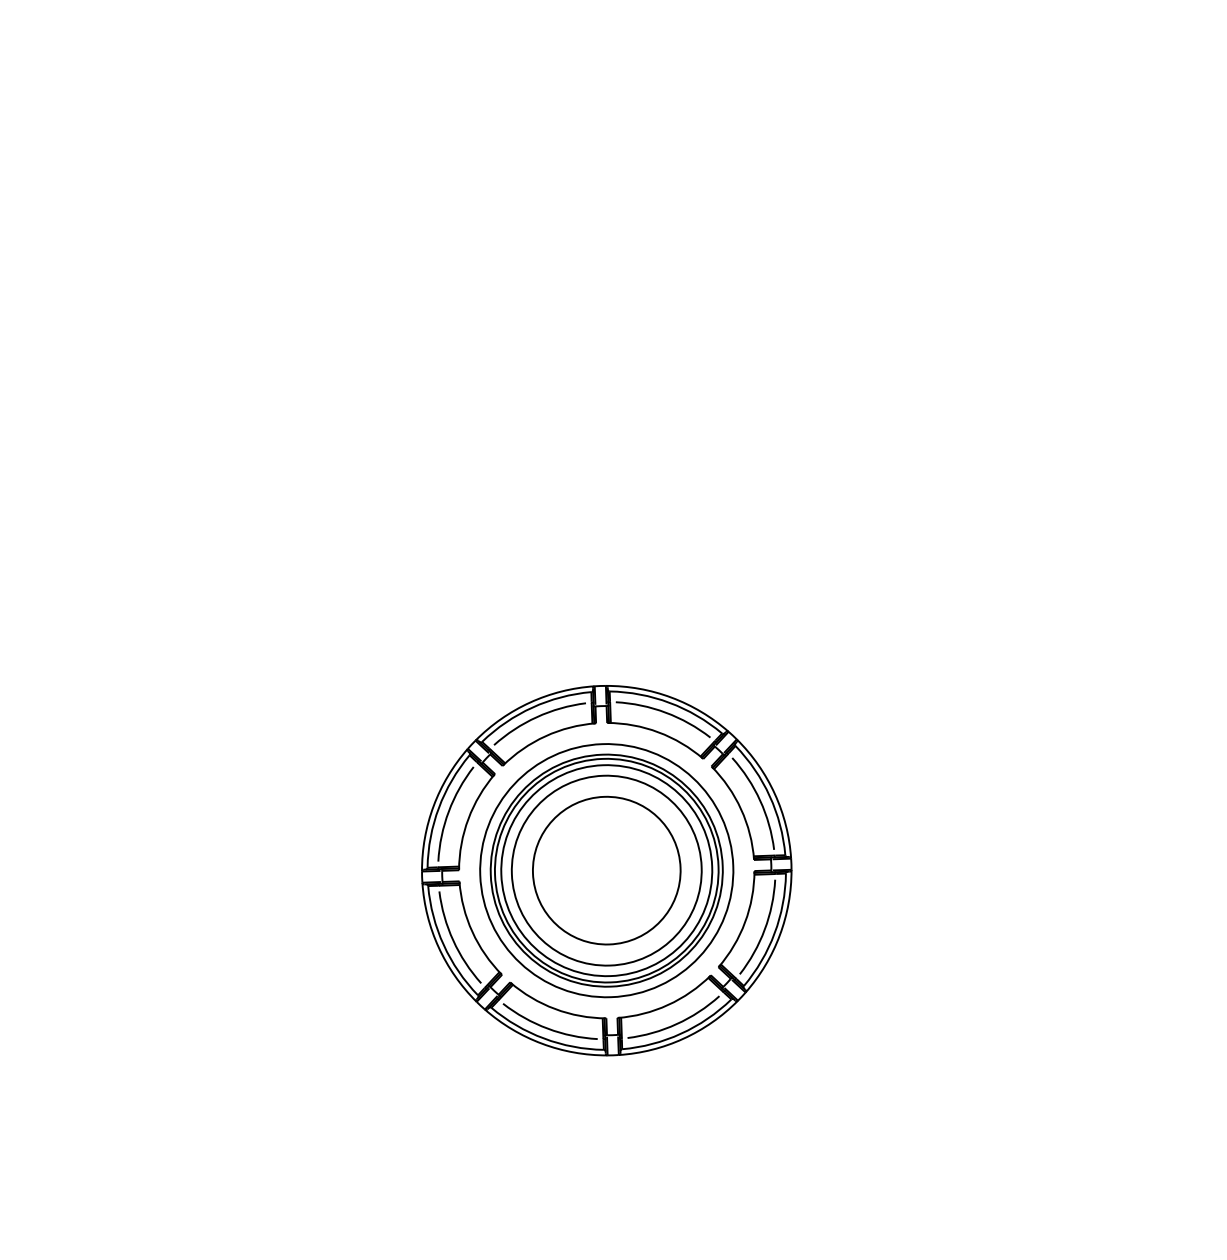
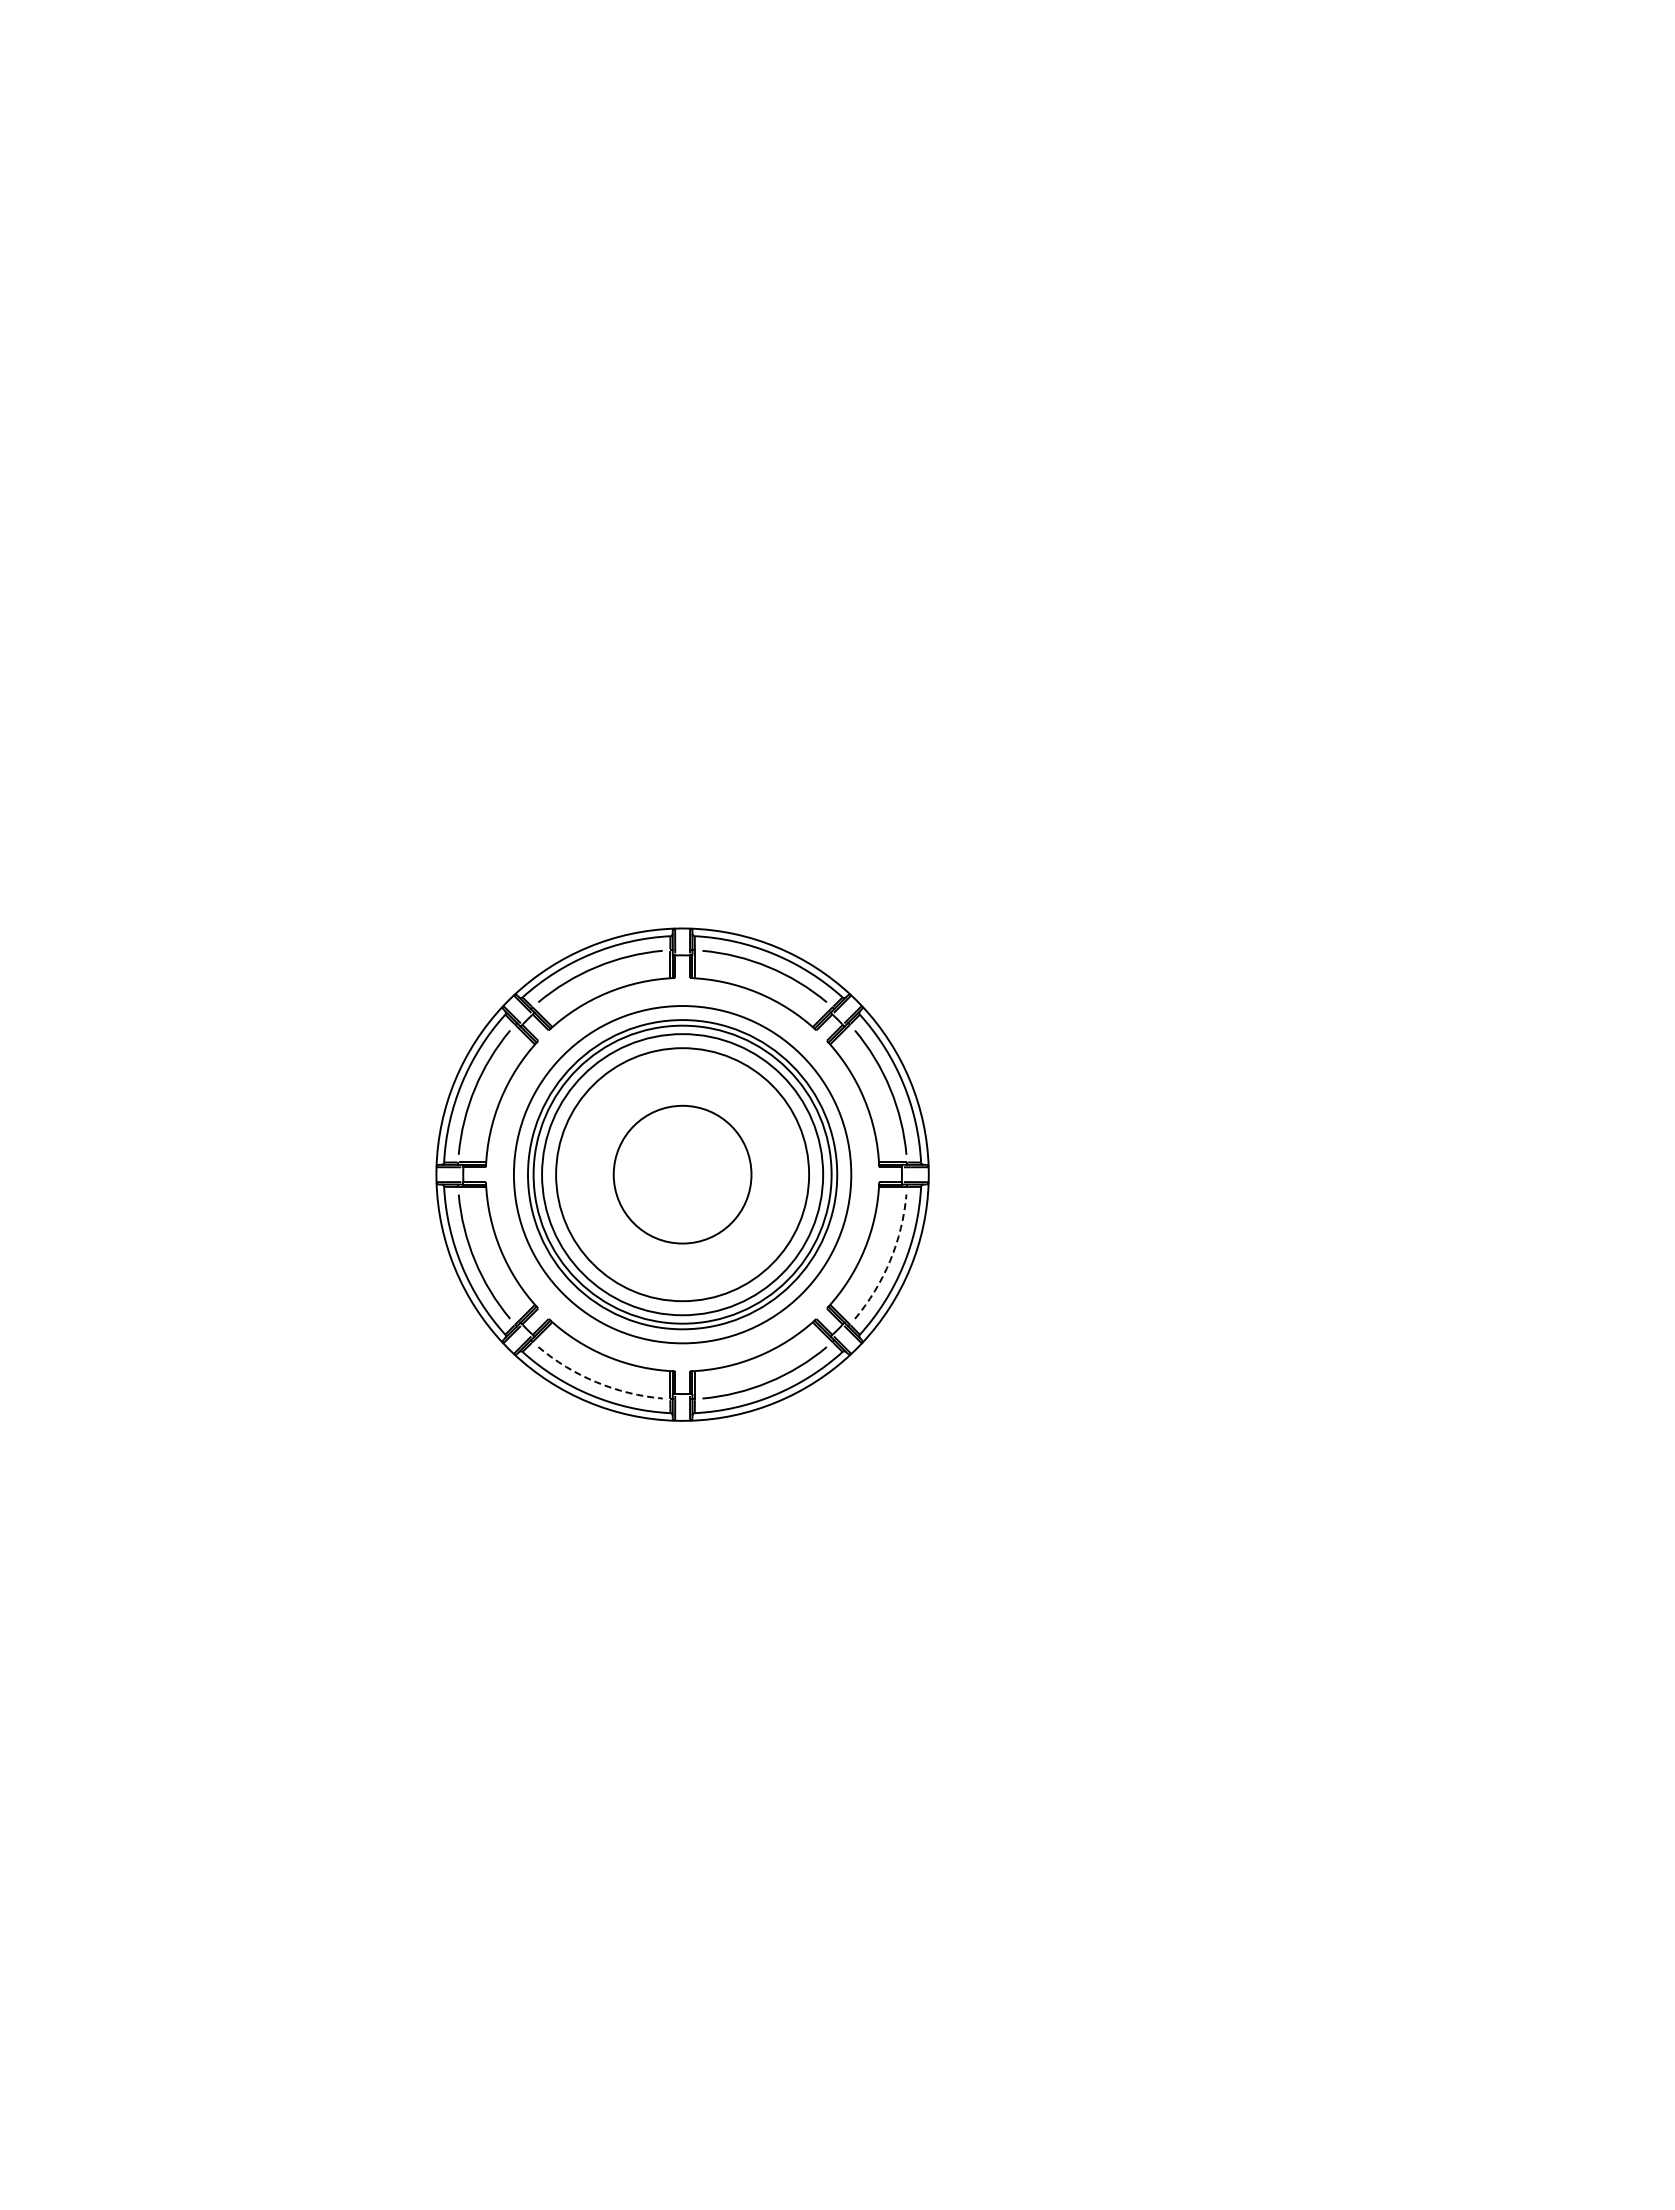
circle: (606, 870) -> (682, 1174), size x0.7
arc: (764, 929) -> (890, 1260), solid -> dashed
arc: (547, 1028) -> (596, 1382), solid -> dashed

